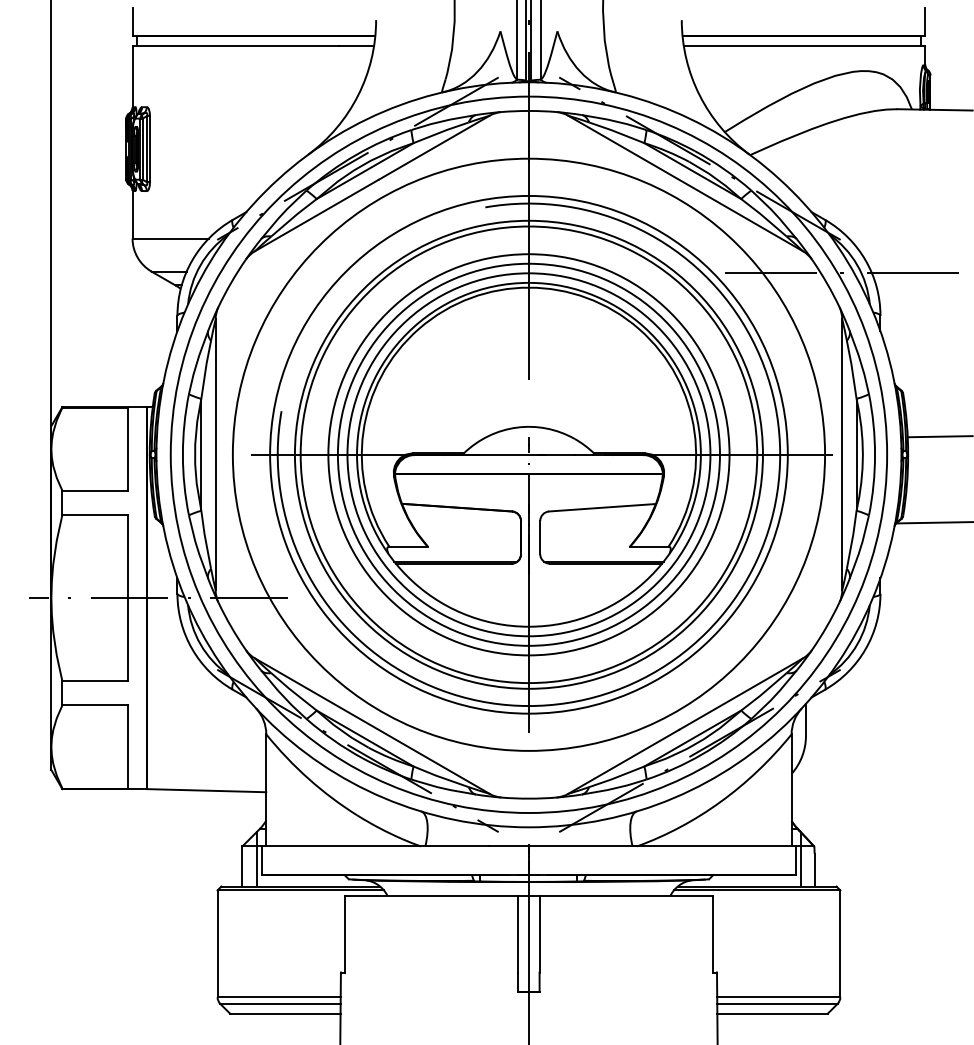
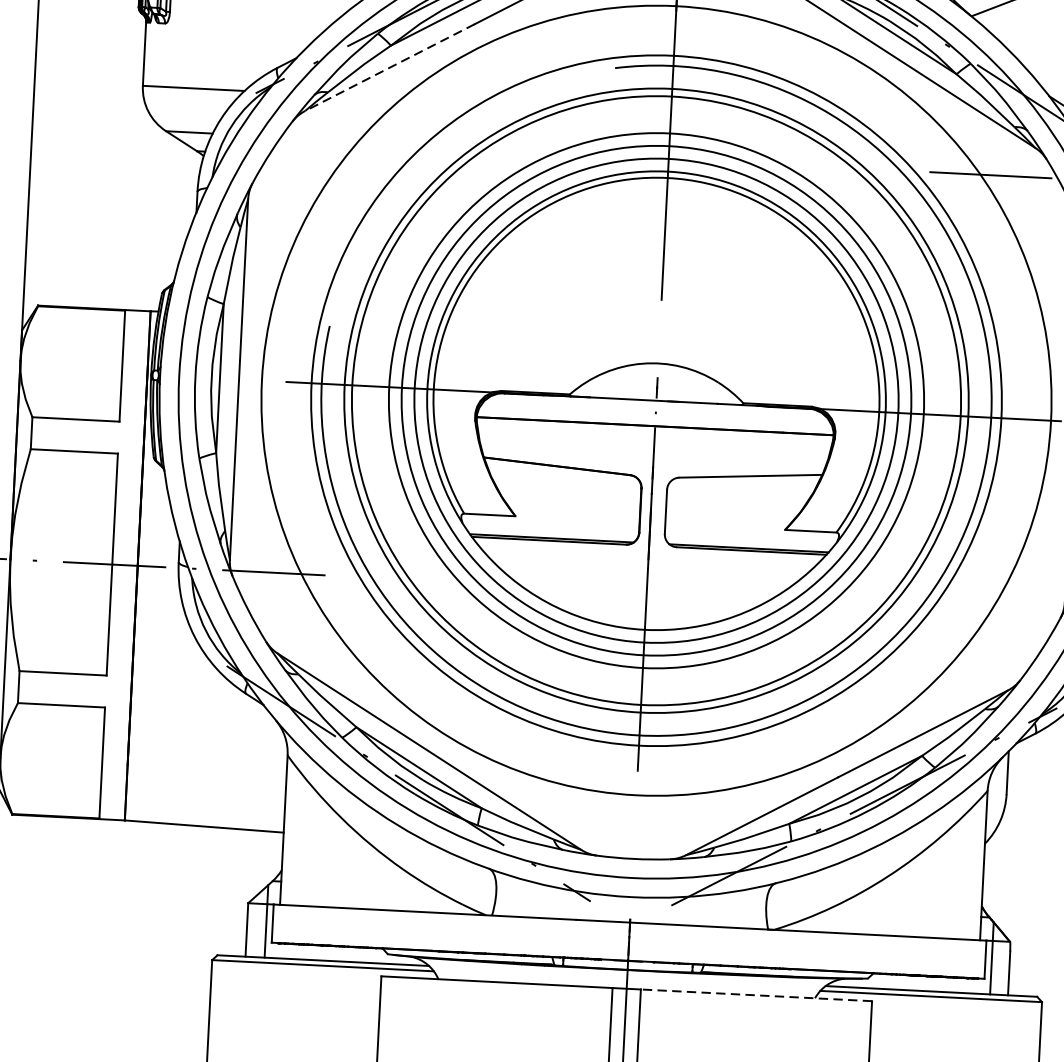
line: (316, 215) -> (389, 67), solid -> dashed
line: (626, 896) -> (756, 995), solid -> dashed

